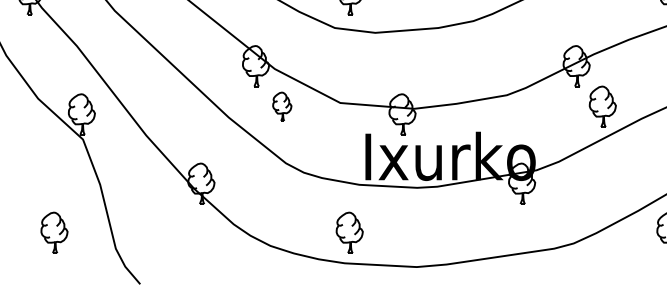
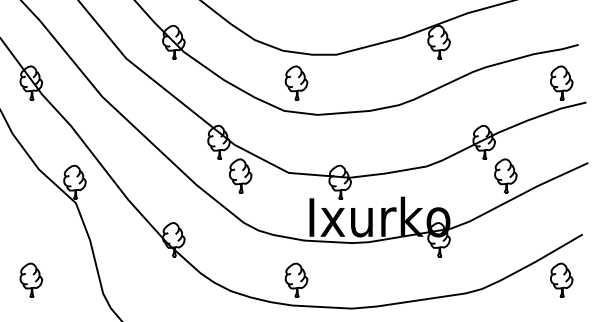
part: (281, 106) -> (240, 175), size x1.43
part: (54, 231) -> (31, 279), moved

